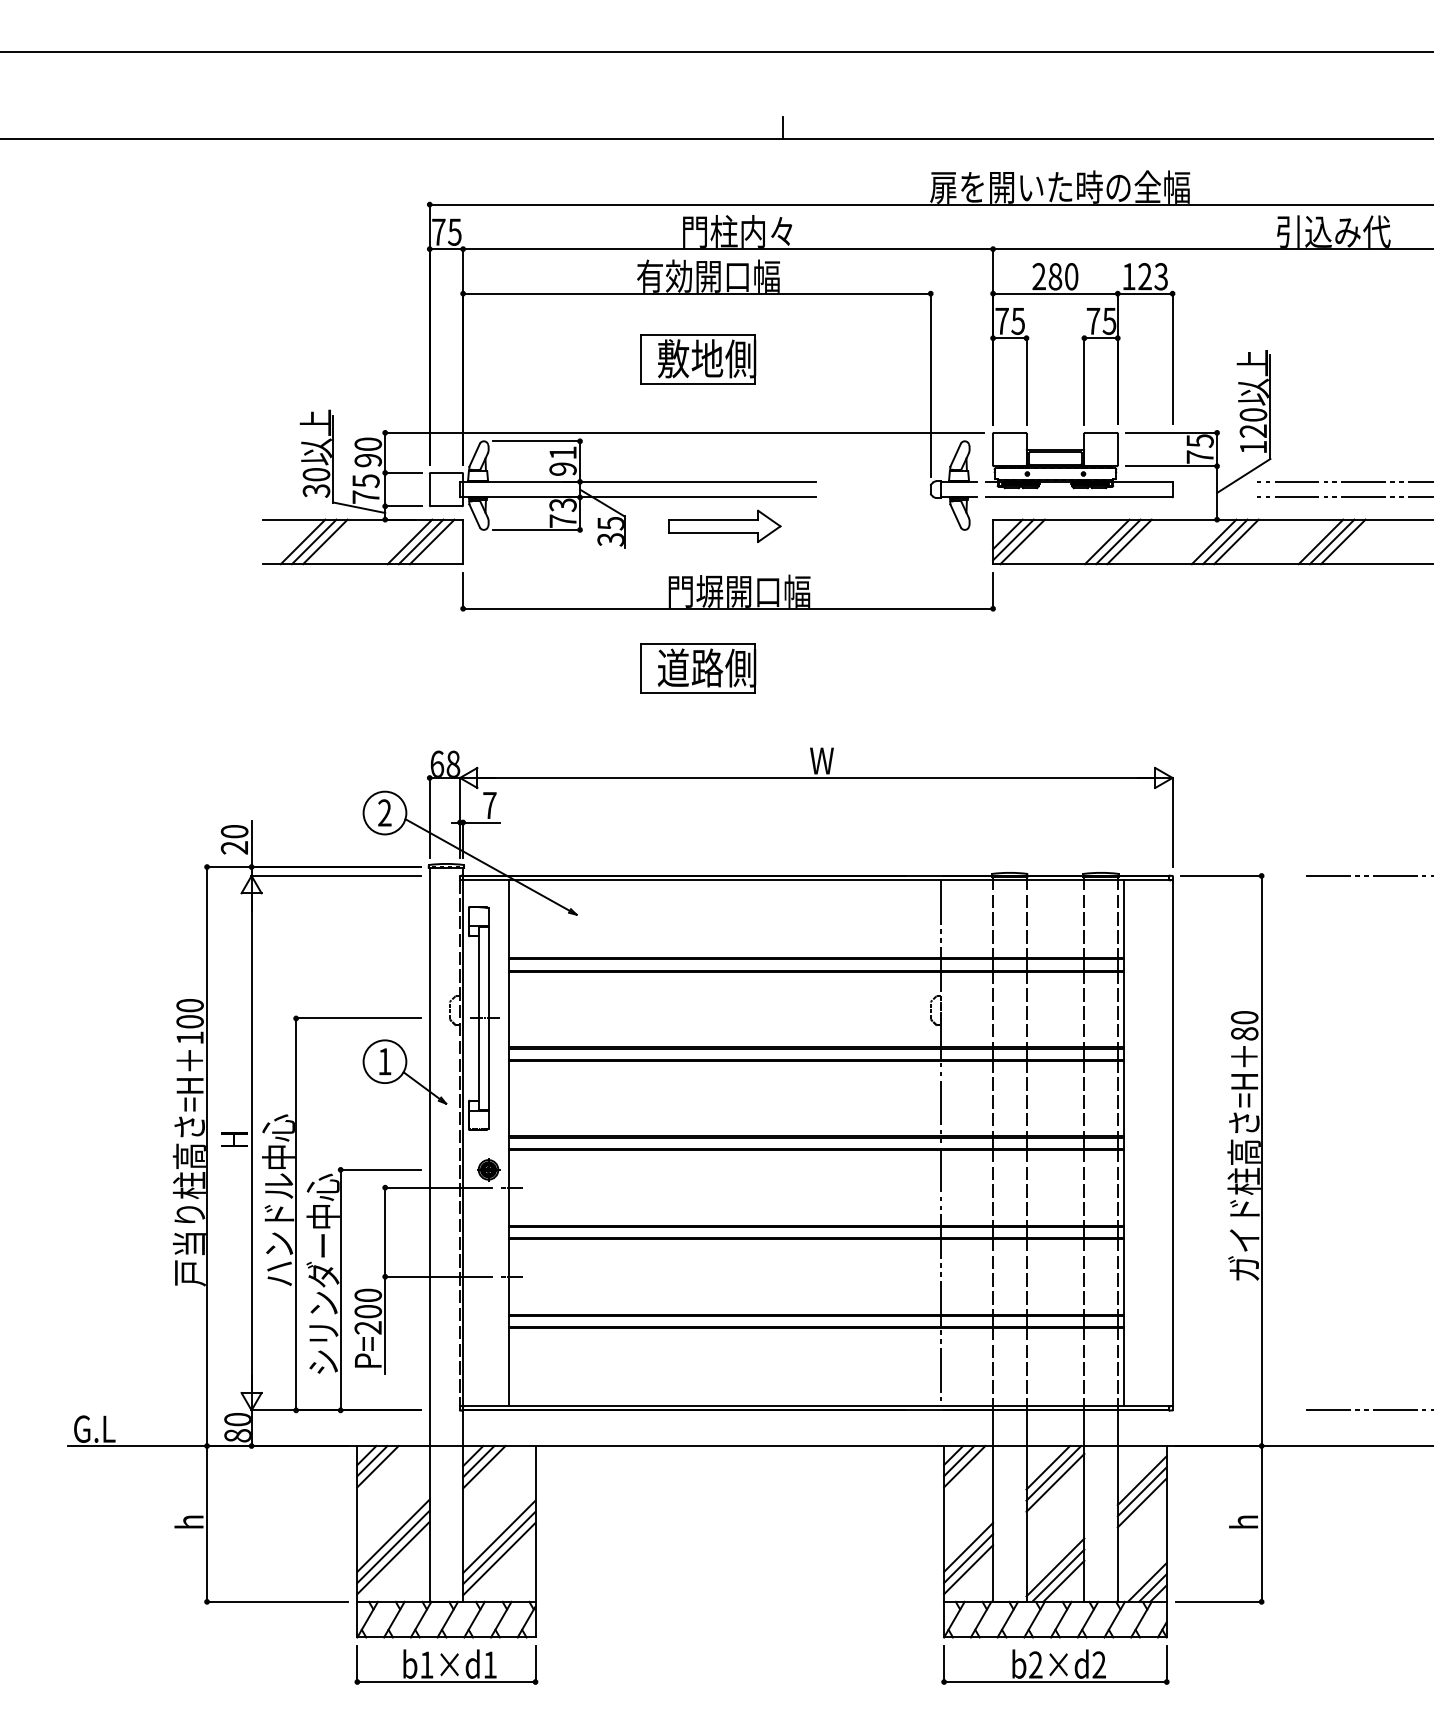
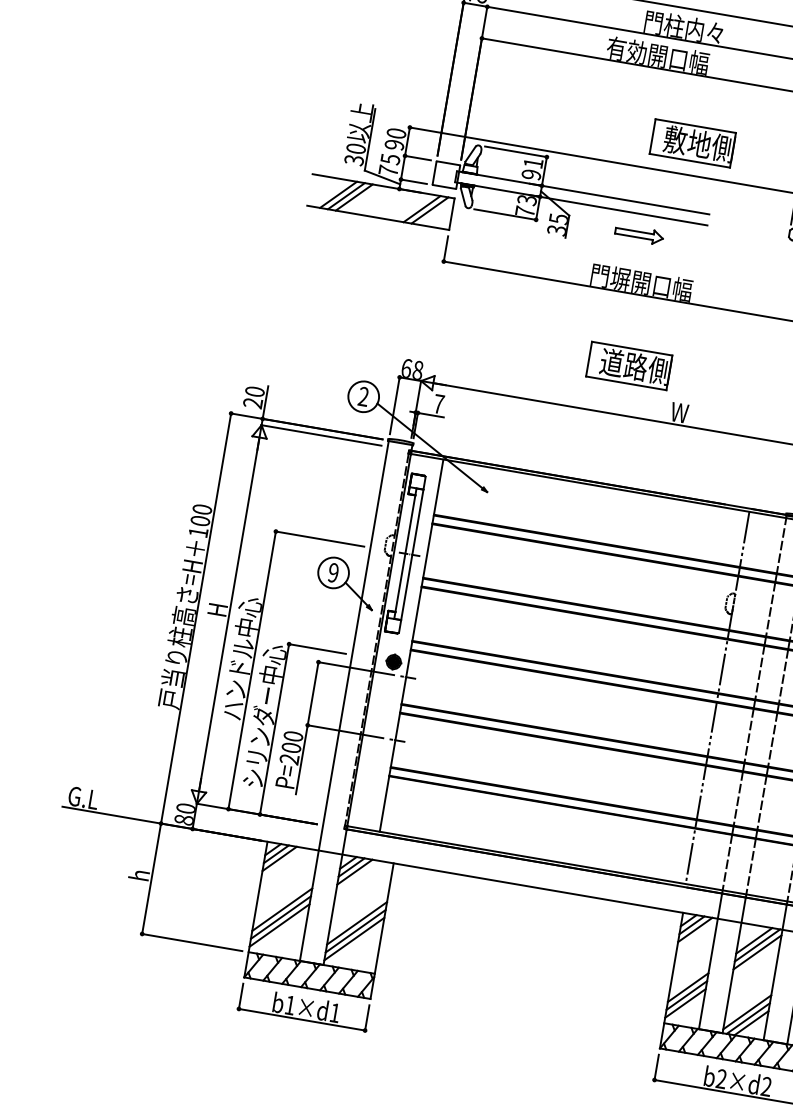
part: (698, 359) -> (693, 143), moved
part: (724, 525) -> (639, 234), size x0.6
line: (409, 541) -> (413, 207), removed
part: (698, 668) -> (629, 366), moved
text: (384, 1061) -> (333, 572), 1 -> 9

